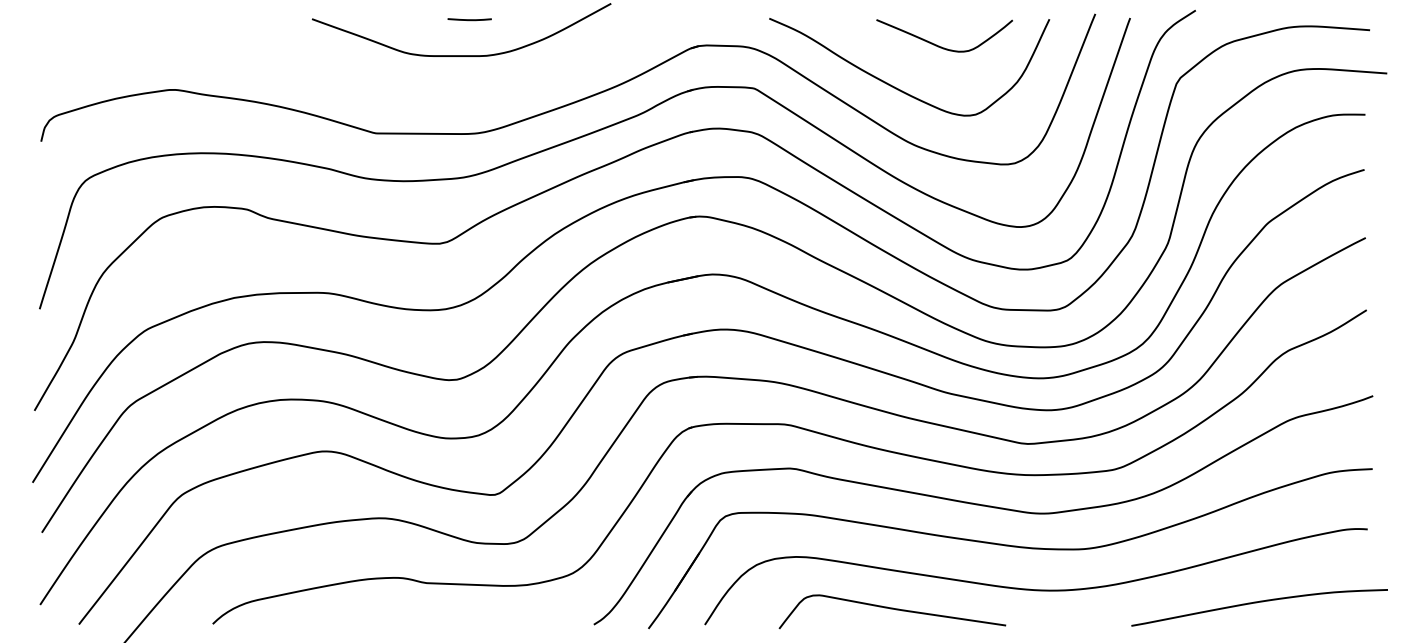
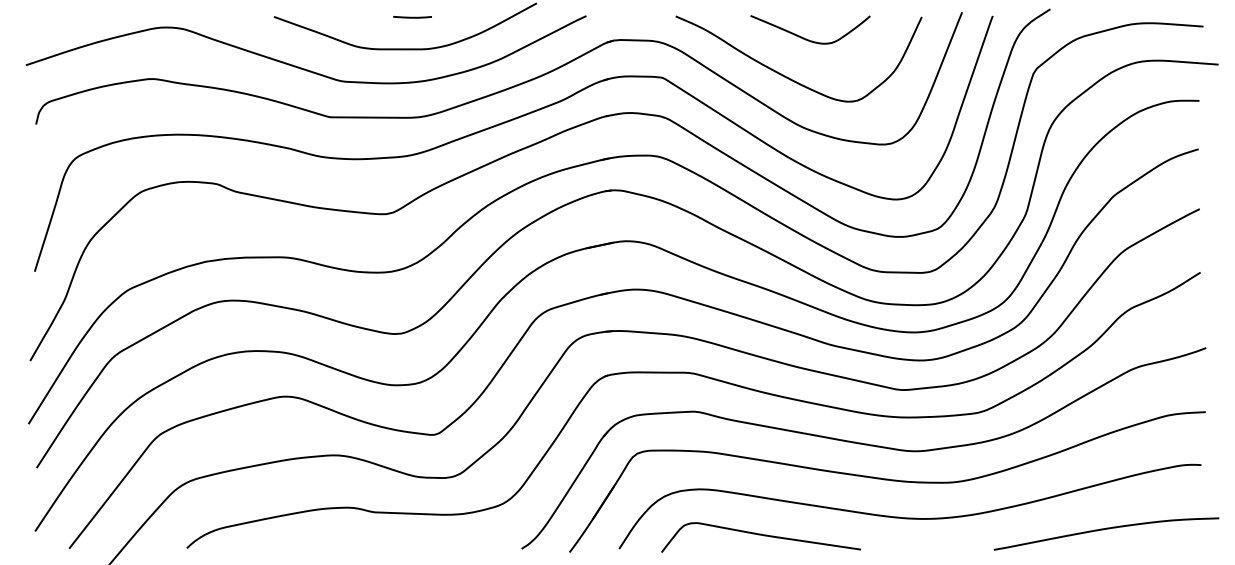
curve: (939, 45) -> (805, 38), moved
curve: (342, 76) -> (300, 67), added
curve: (892, 609) -> (761, 535), moved

